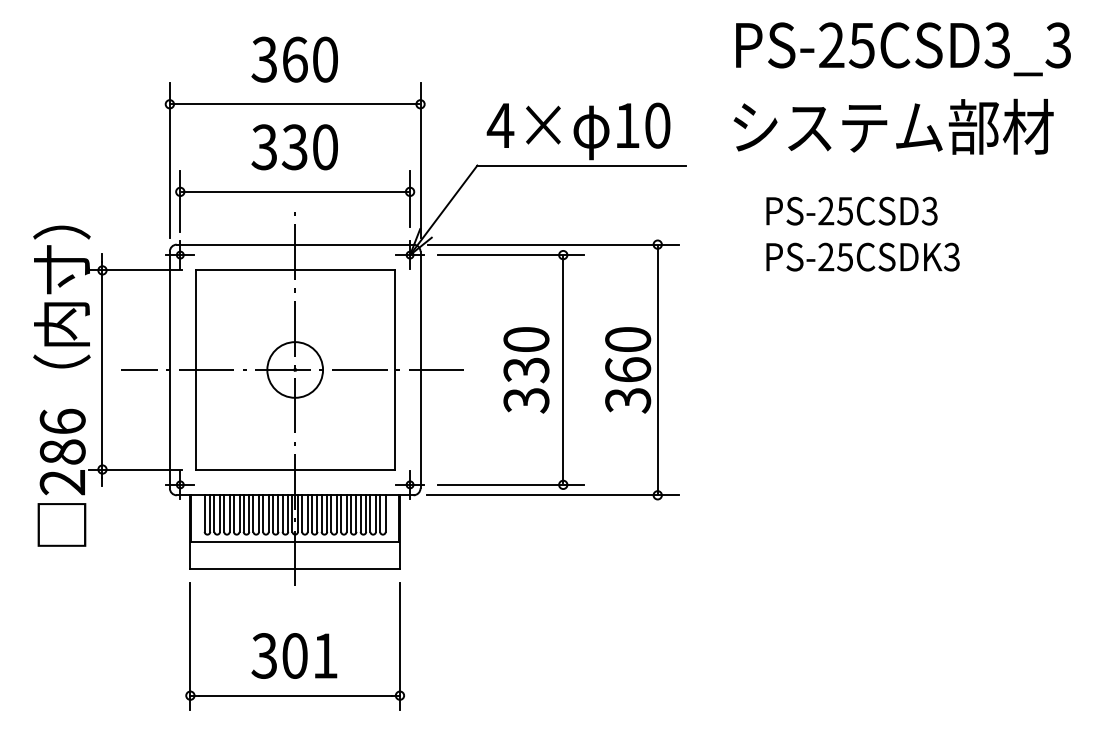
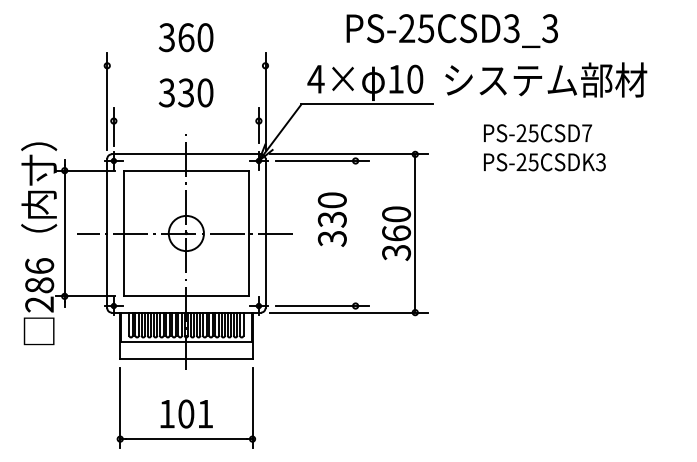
text: (902, 48) -> (451, 30), moved
line: (295, 103) -> (186, 65), removed
text: (894, 126) -> (546, 79), moved
line: (295, 192) -> (186, 121), removed
text: (930, 211) -> (587, 133), PS-25CSD3 -> PS-25CSD7
text: (525, 369) -> (331, 219), moved
line: (563, 369) -> (355, 233), removed
text: (263, 655) -> (166, 413), 301 -> 101

